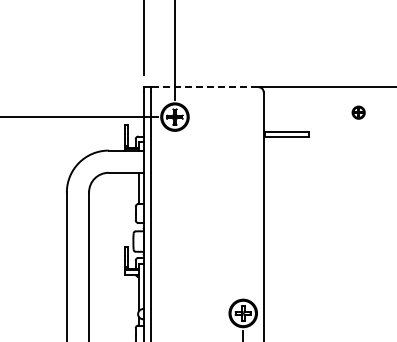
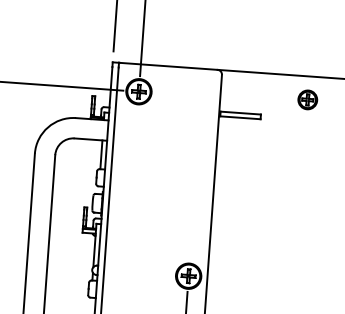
line: (205, 87) -> (168, 66), dashed -> solid
part: (358, 112) -> (307, 99), size x1.67

